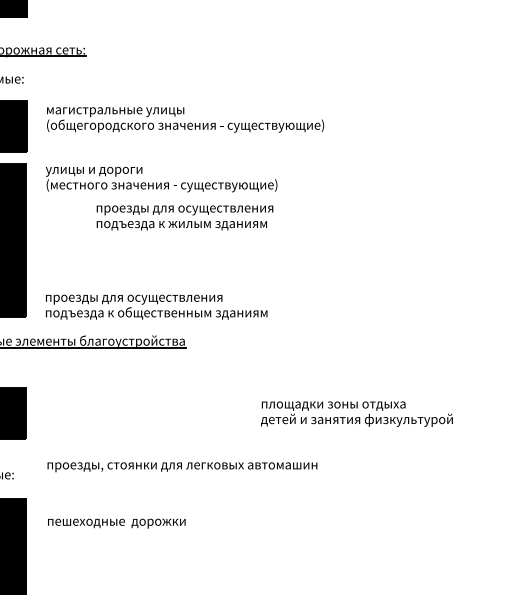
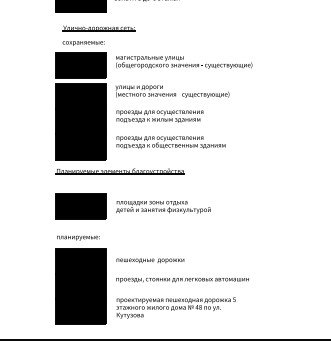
text: (184, 217) -> (159, 116), moved
text: (155, 307) -> (170, 142), moved
text: (356, 414) -> (163, 207), moved
text: (182, 467) -> (182, 280), moved

